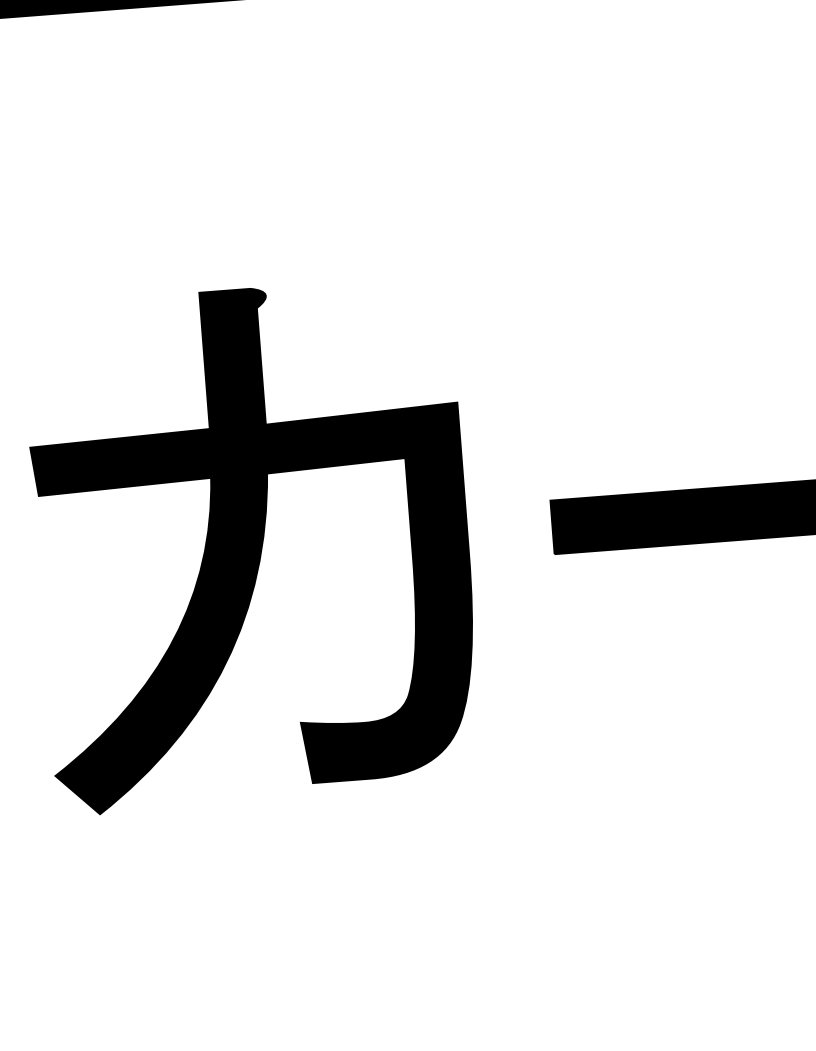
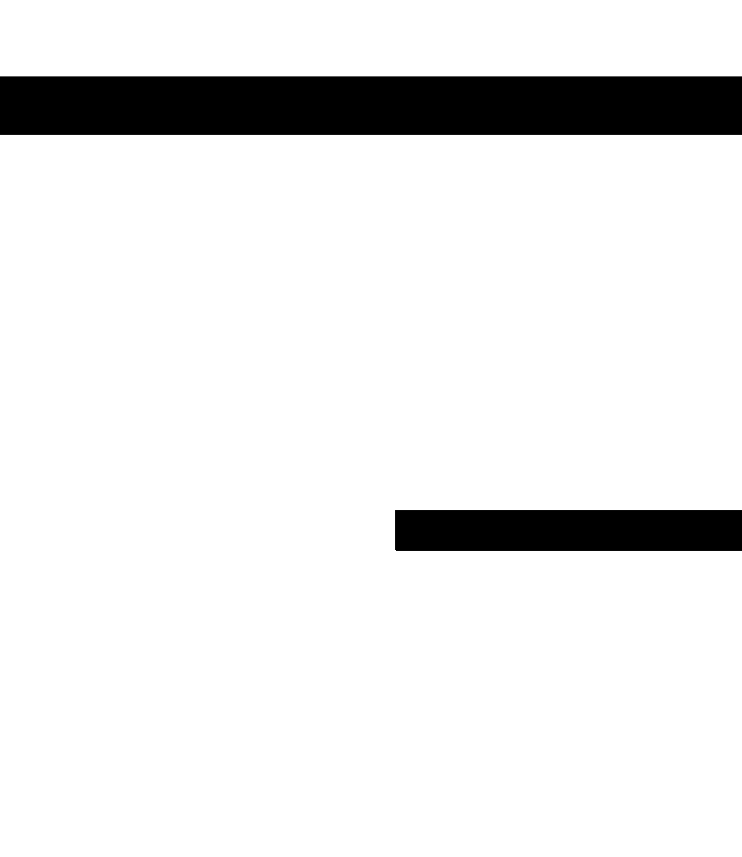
part: (251, 544) -> (178, 526), removed

